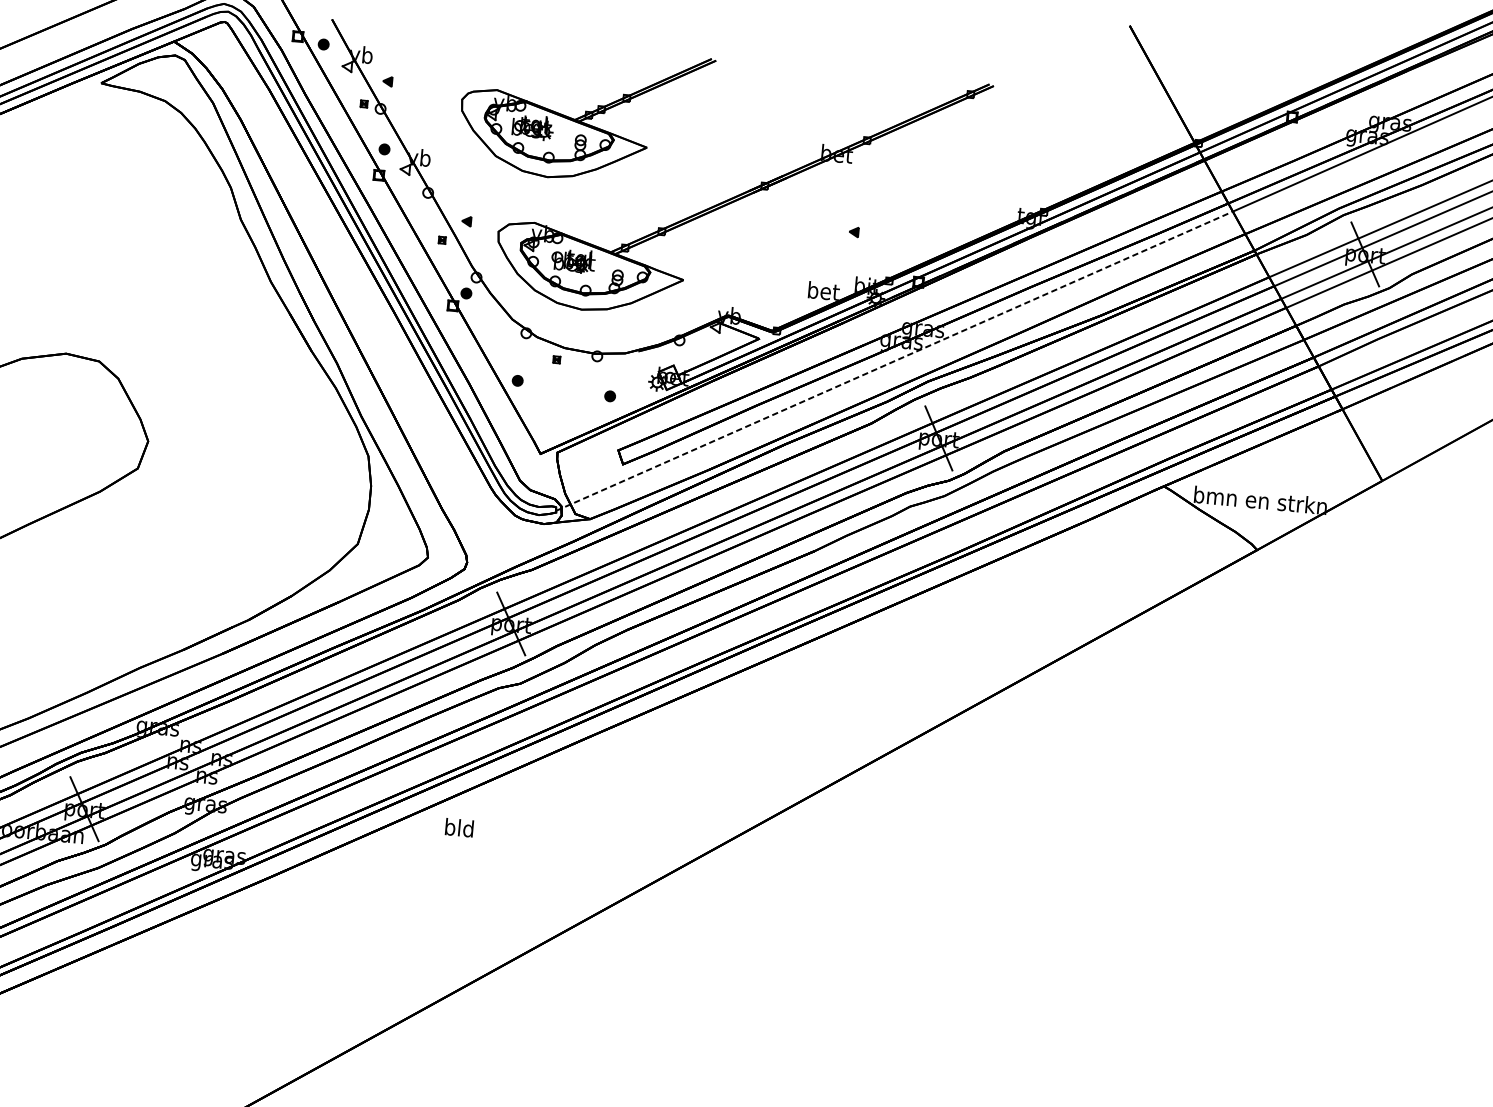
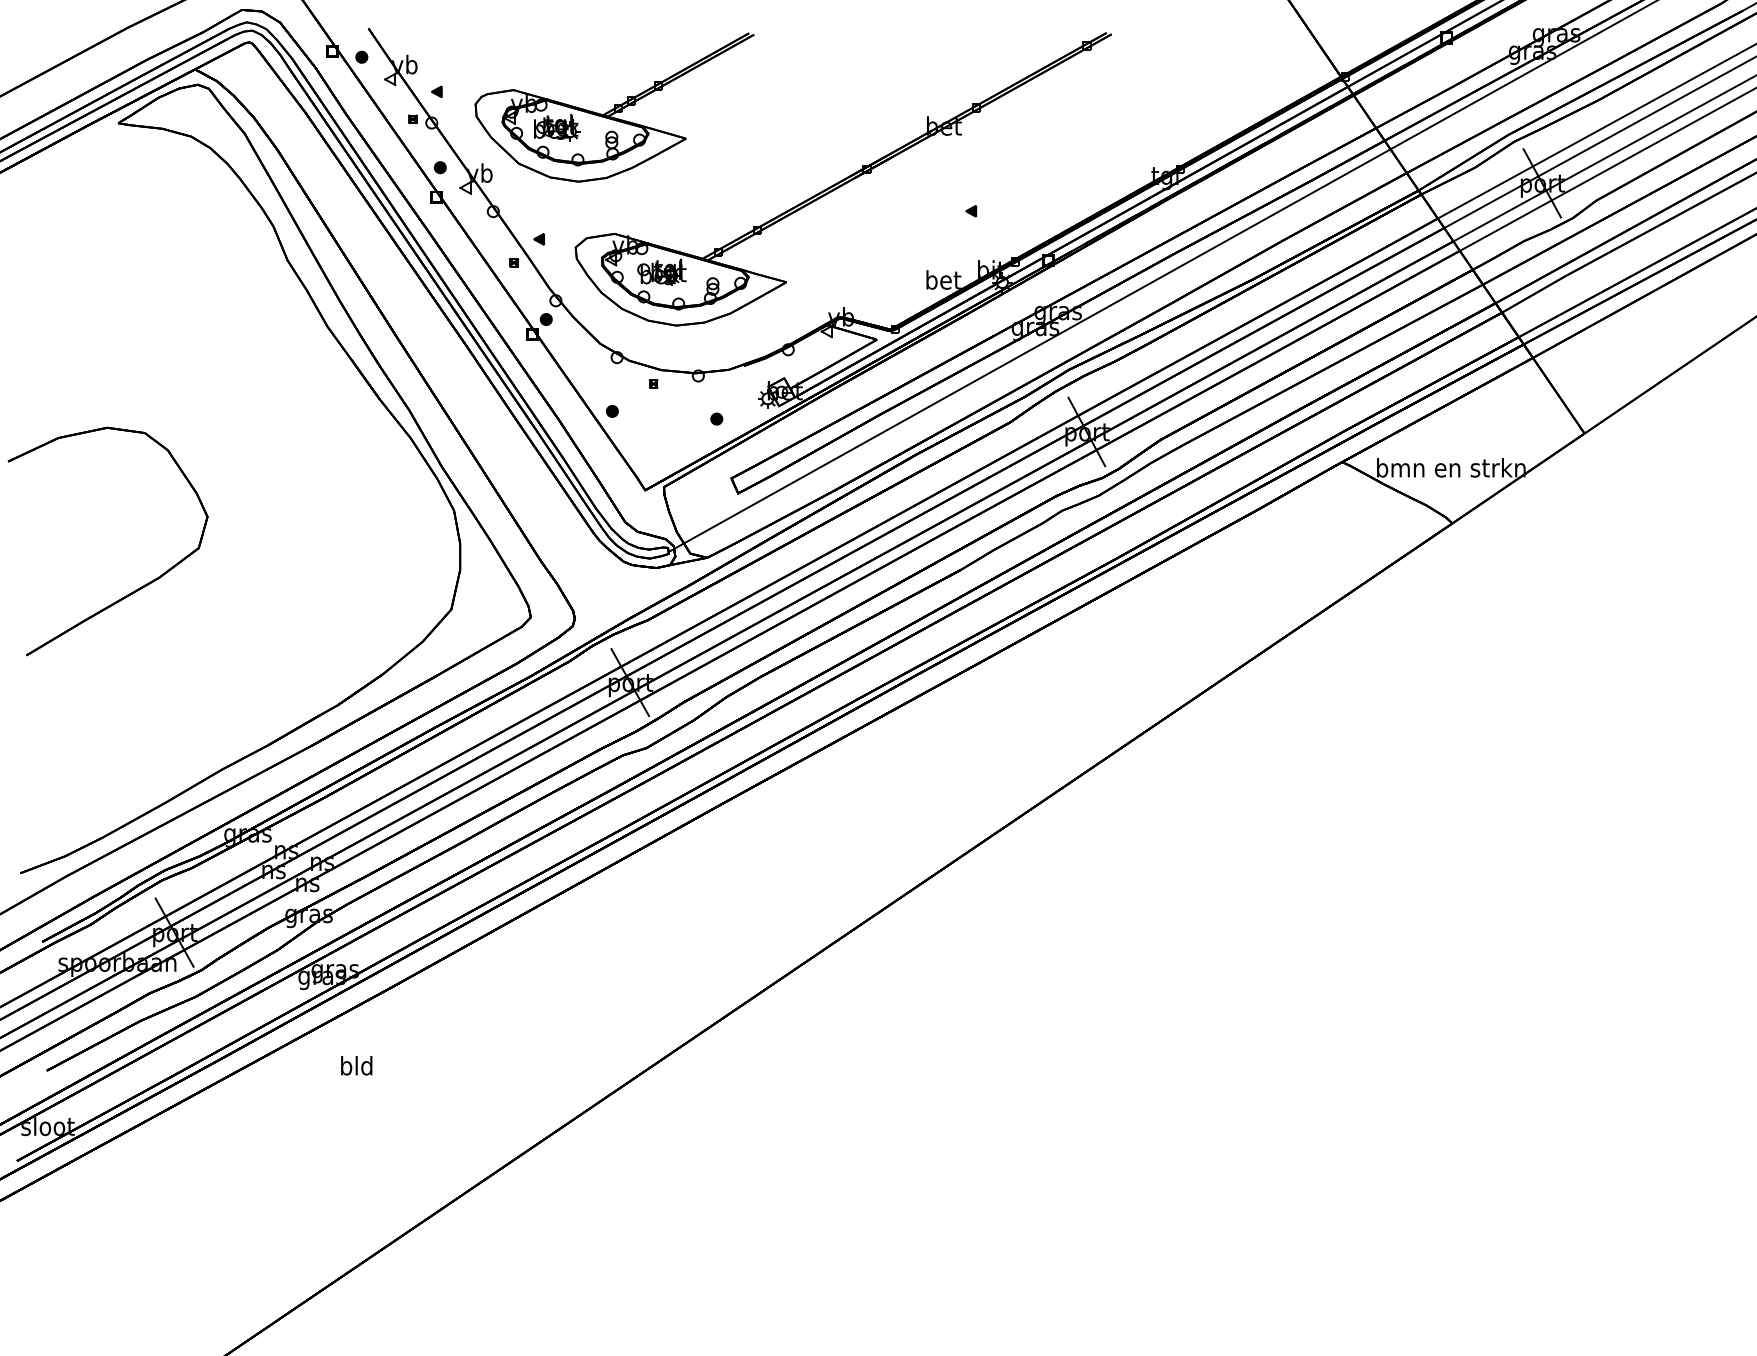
part: (585, 113) -> (614, 107), moved
line: (895, 361) -> (1030, 350), dashed -> solid
text: (459, 827) -> (356, 1065), moved

